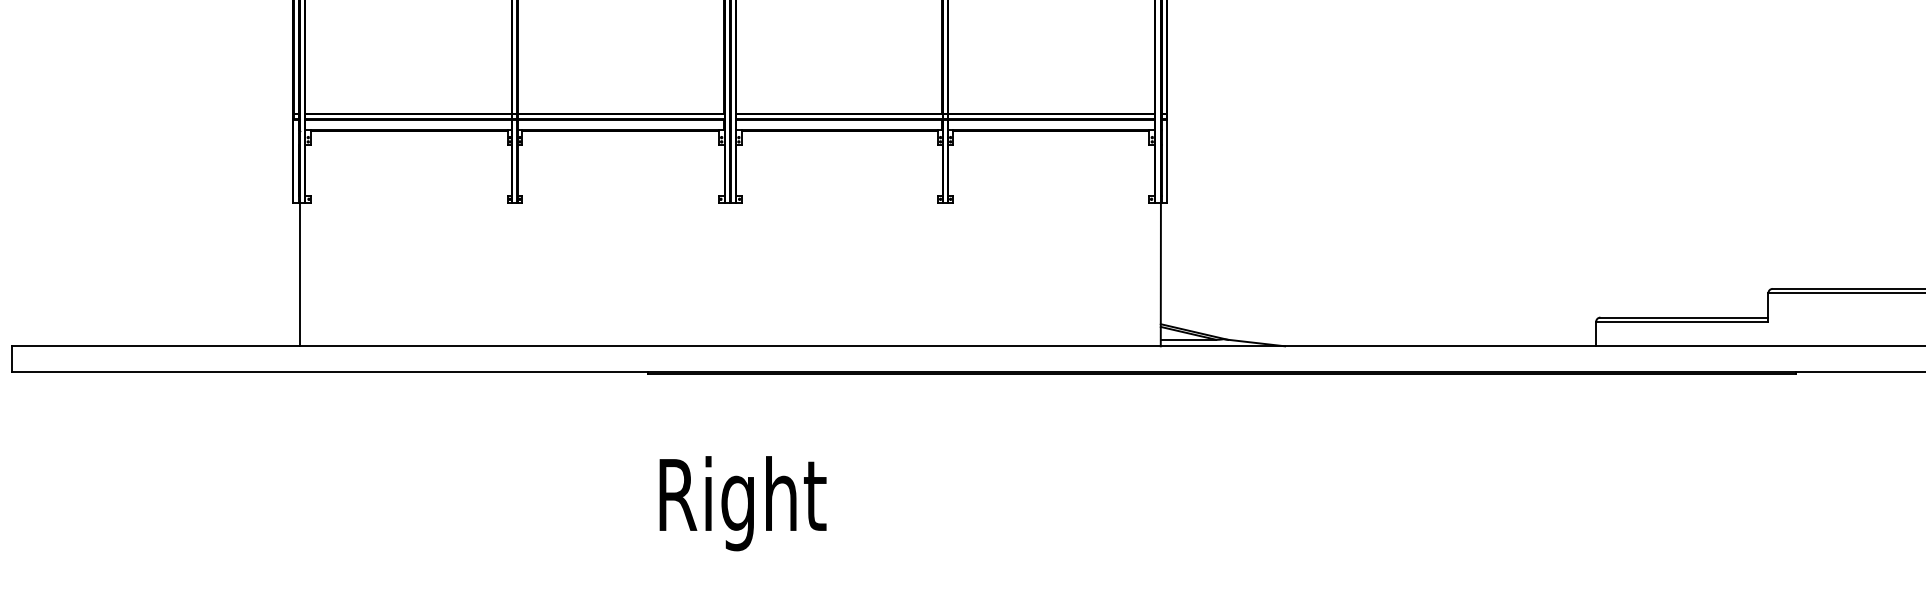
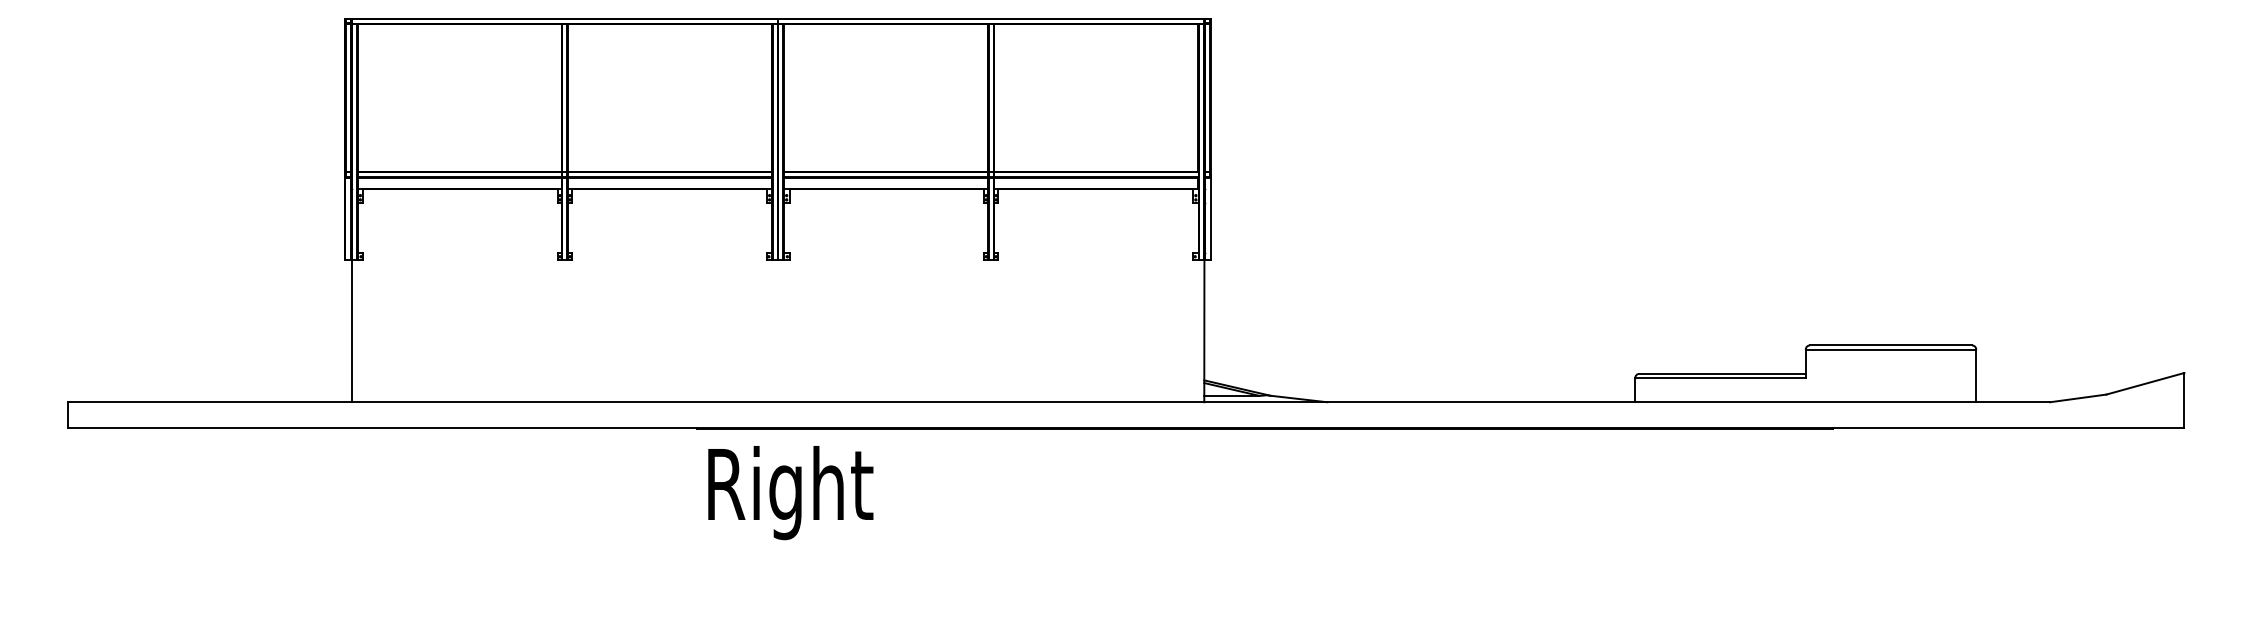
text: (742, 504) -> (790, 493), moved

